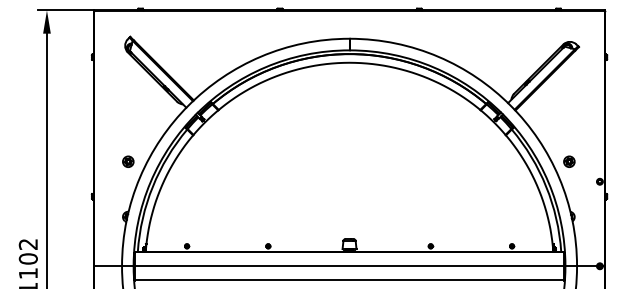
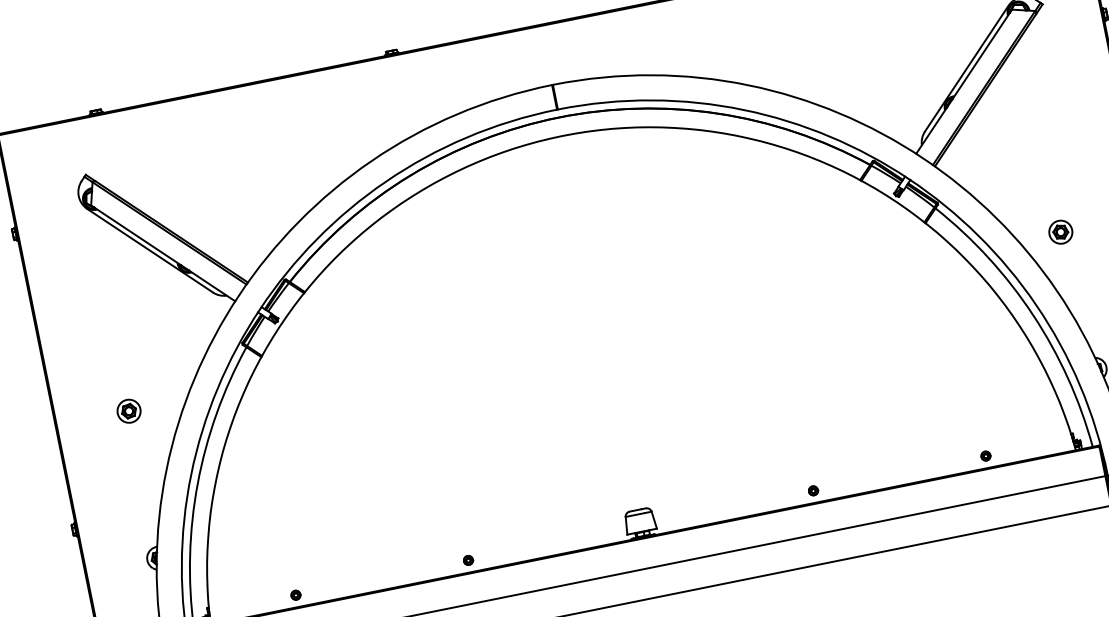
part: (128, 161) -> (129, 410), moved
part: (569, 161) -> (1060, 231), moved

